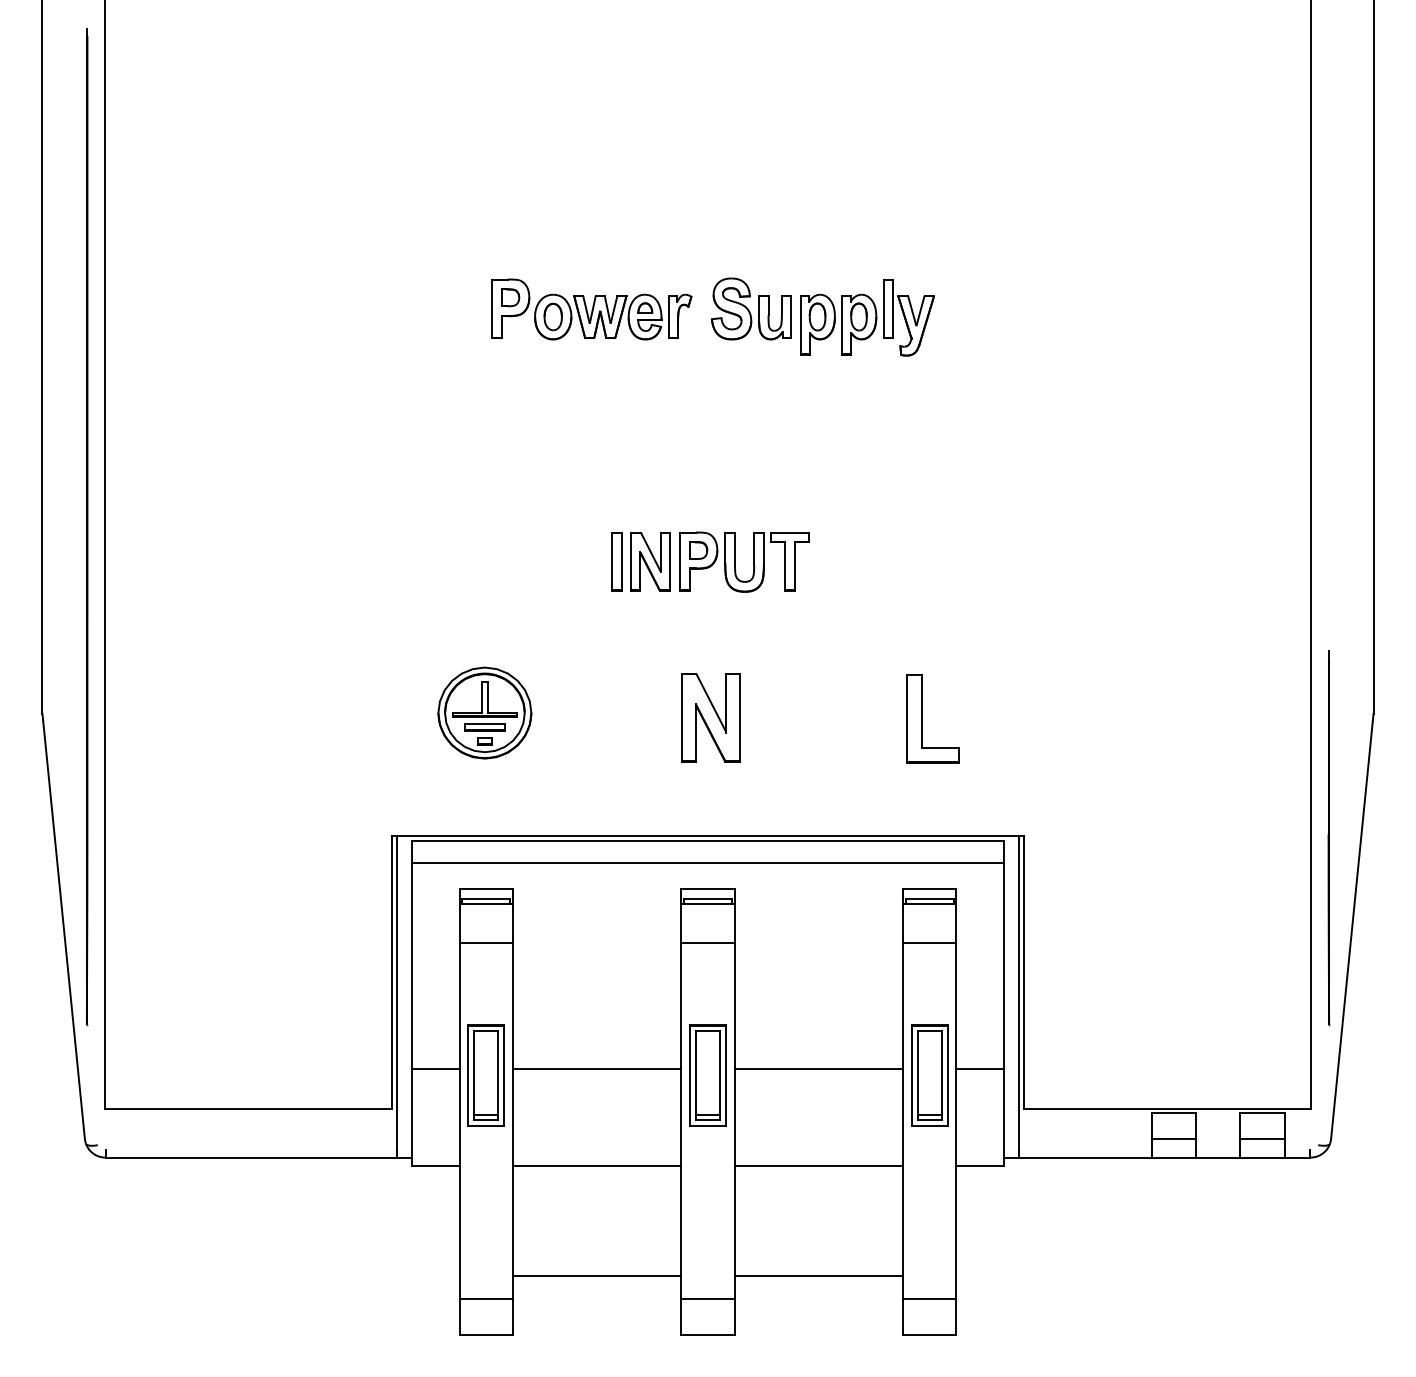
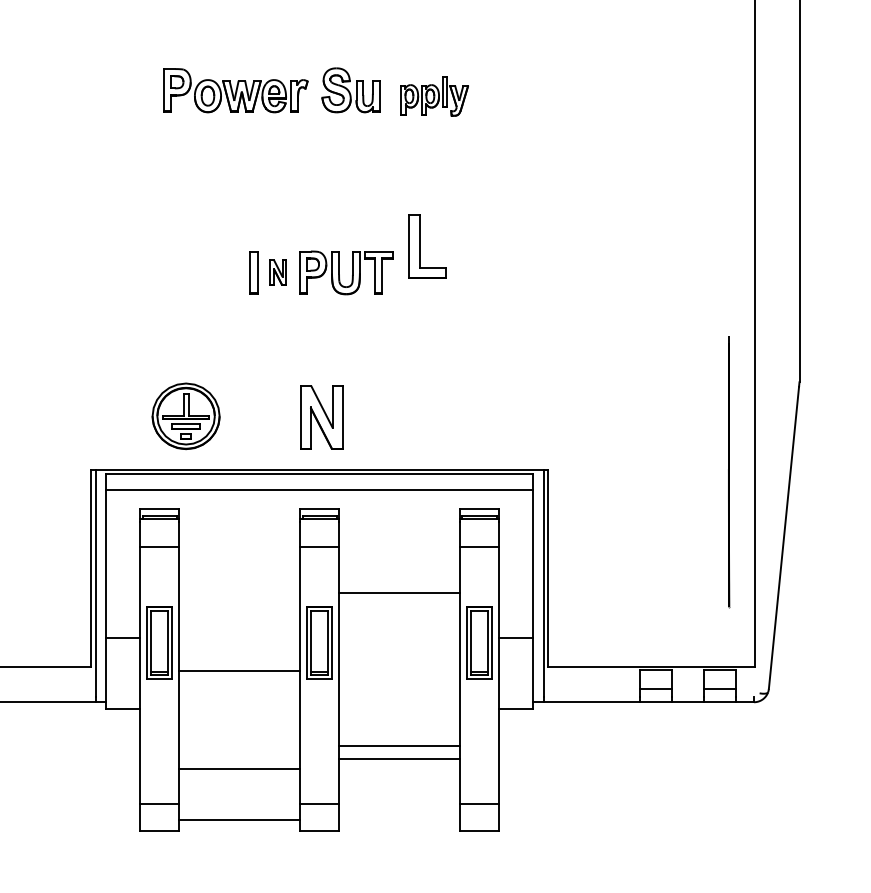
part: (867, 317) -> (434, 96), size x0.7
part: (650, 561) -> (278, 272), size x0.6
part: (484, 712) -> (185, 415), moved
part: (710, 717) -> (321, 417), moved
part: (922, 718) -> (420, 246), moved
part: (1328, 838) -> (728, 472), moved
line: (596, 1068) -> (239, 671), moved
line: (818, 1068) -> (399, 592), moved
line: (596, 1166) -> (239, 769), moved
line: (818, 1166) -> (399, 759), moved
line: (596, 1276) -> (239, 820), moved
line: (818, 1276) -> (399, 746), moved

